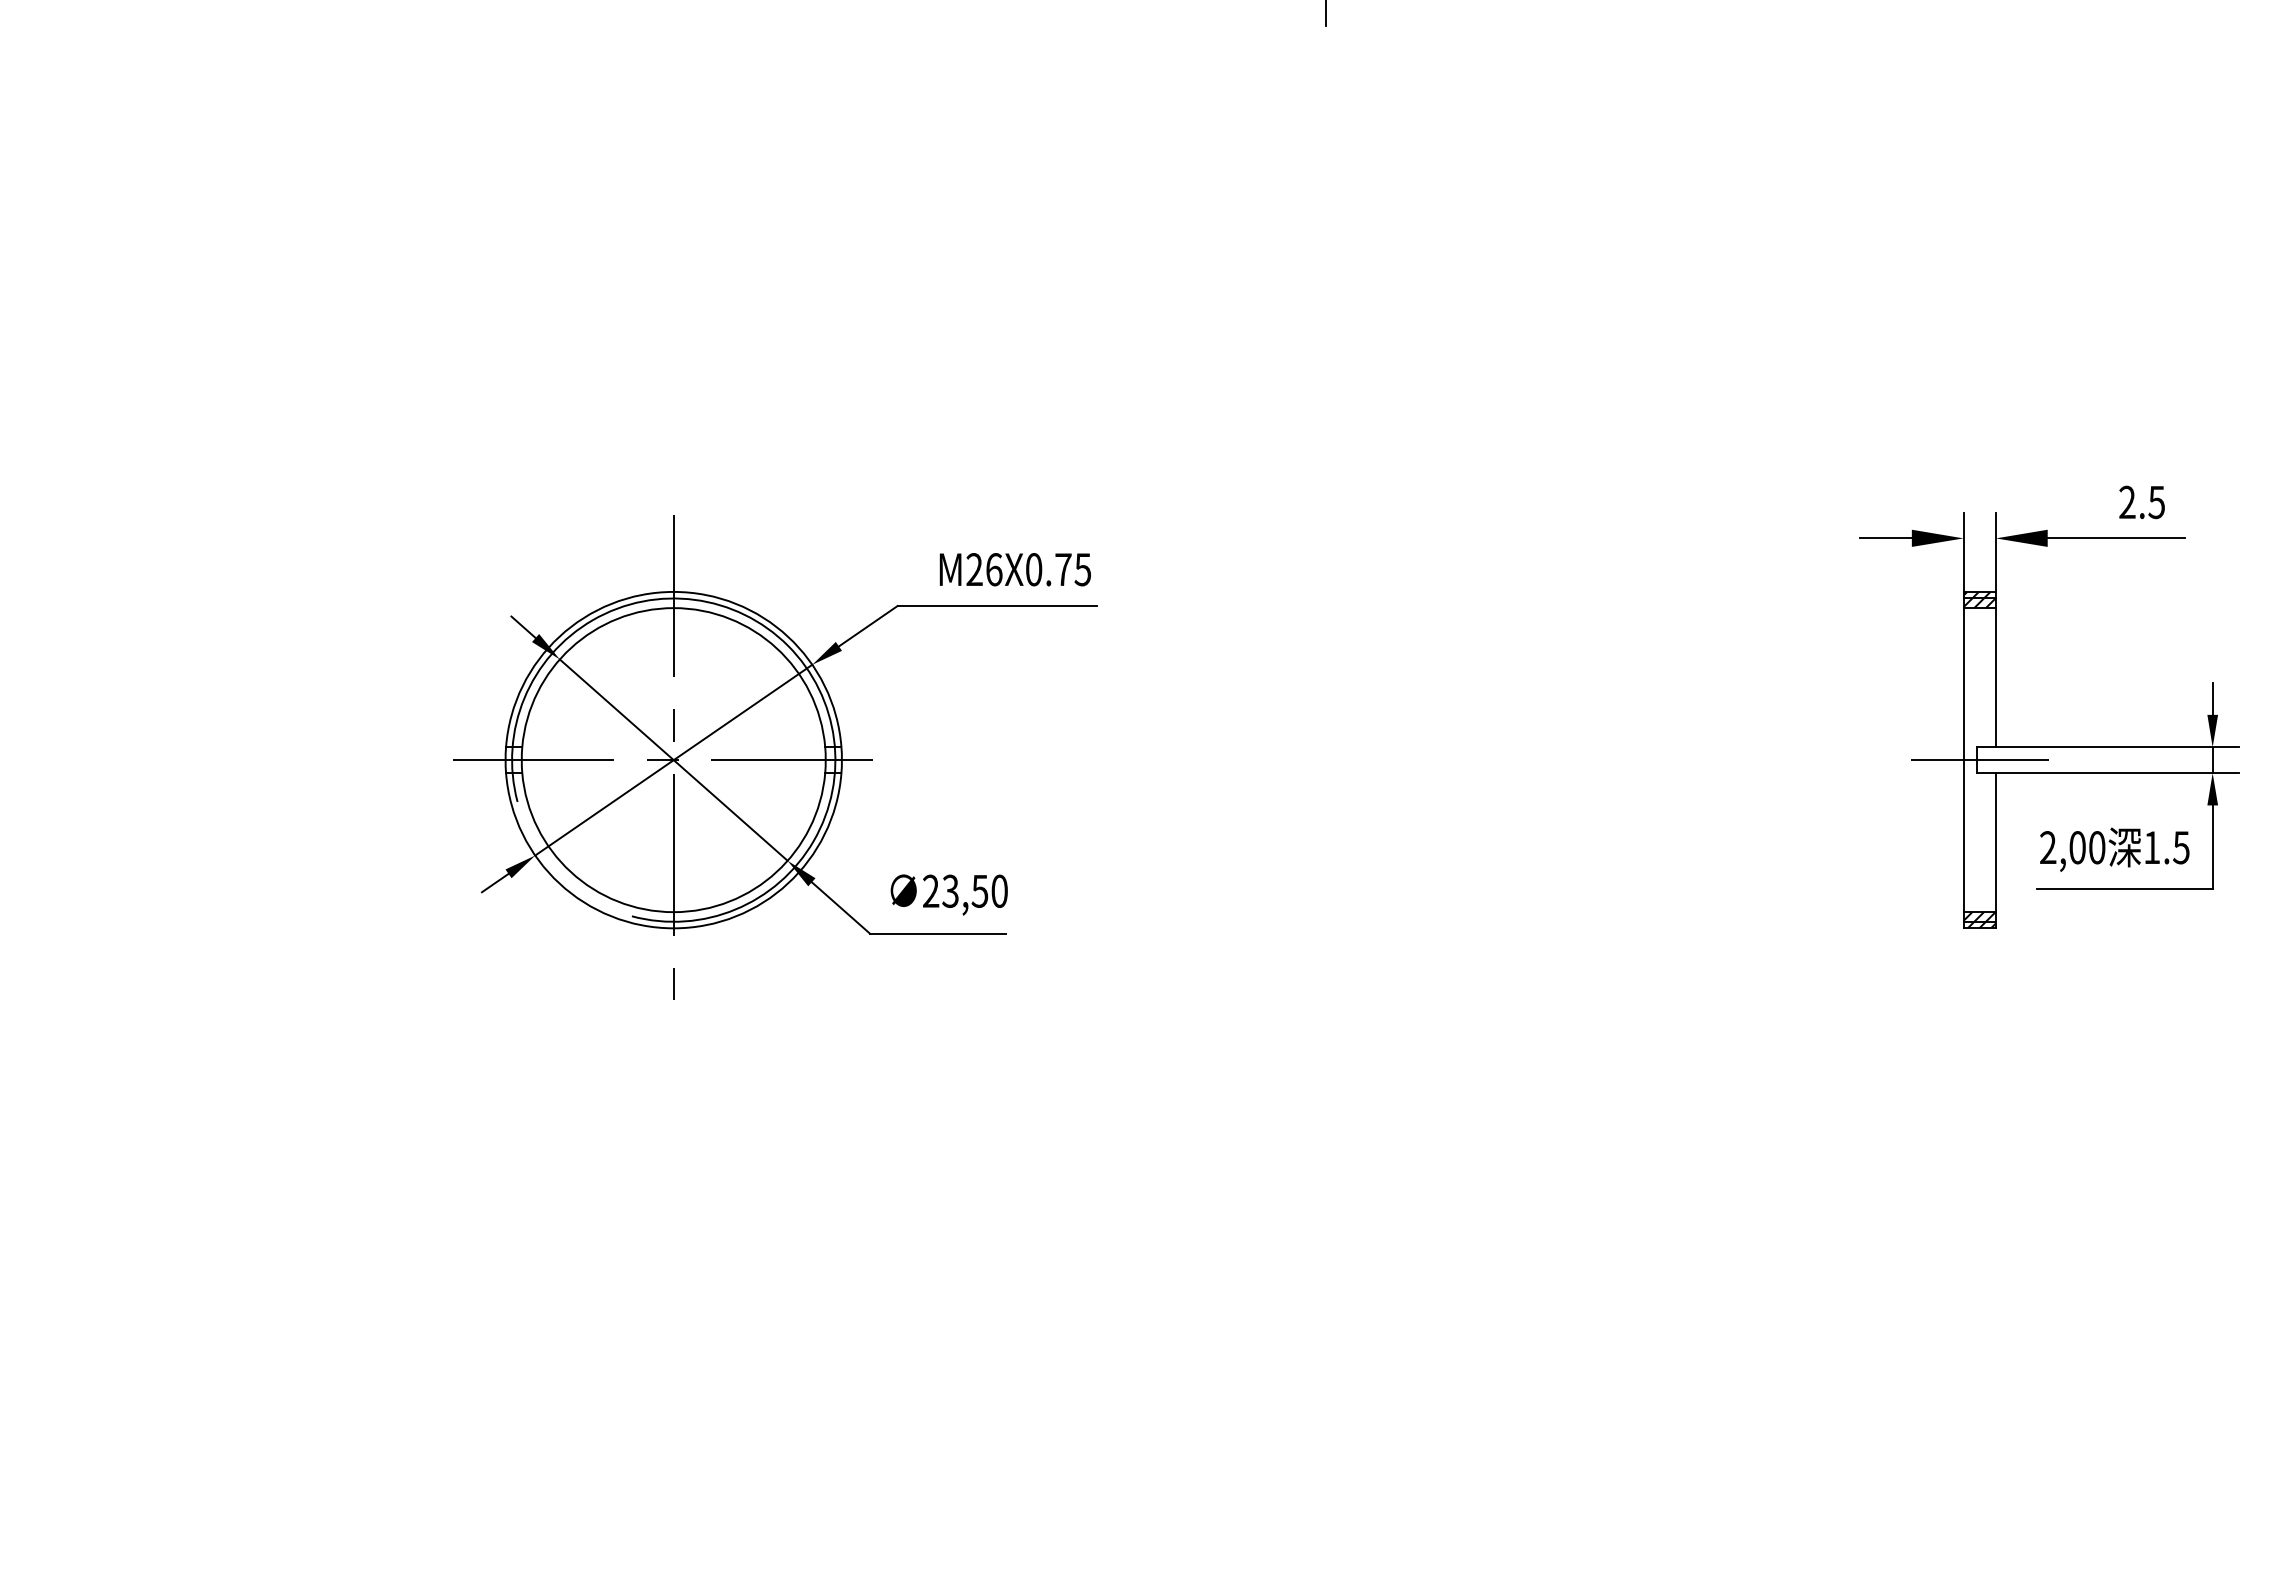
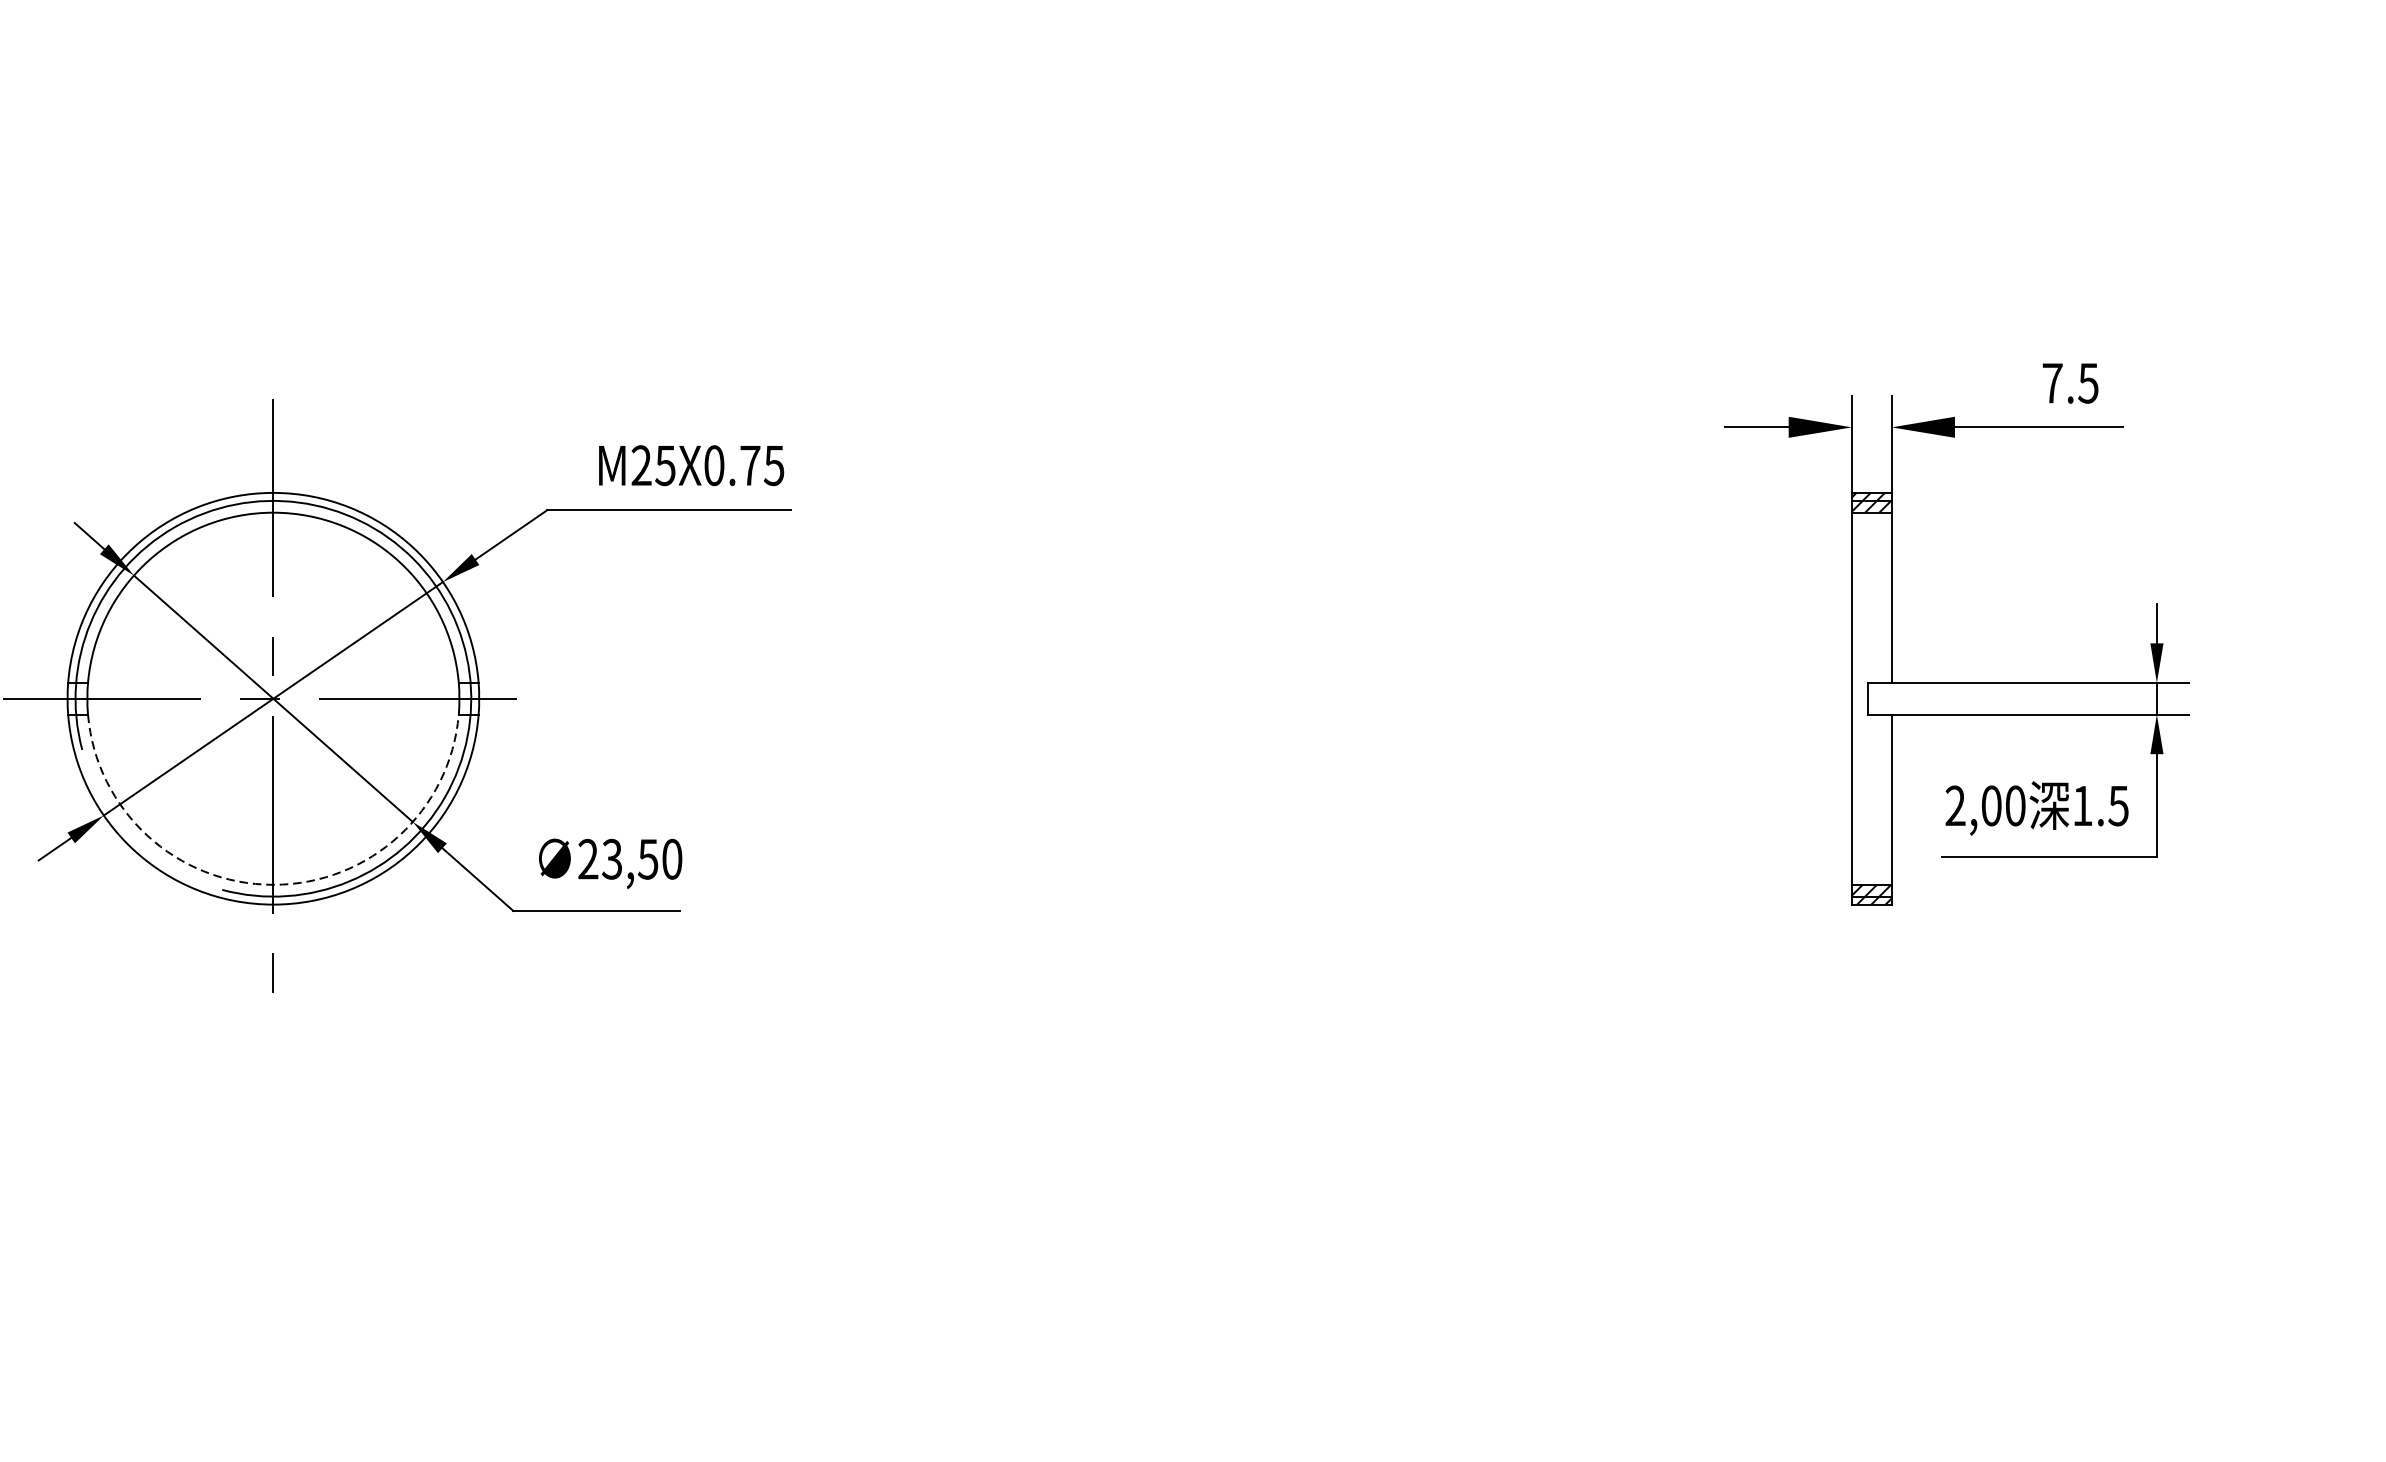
text: (2127, 501) -> (2052, 382), 2.5 -> 7.5
text: (993, 569) -> (664, 465), M26X0.75 -> M25X0.75
line: (1979, 760) -> (1871, 699), removed
arc: (673, 912) -> (273, 885), solid -> dashed

